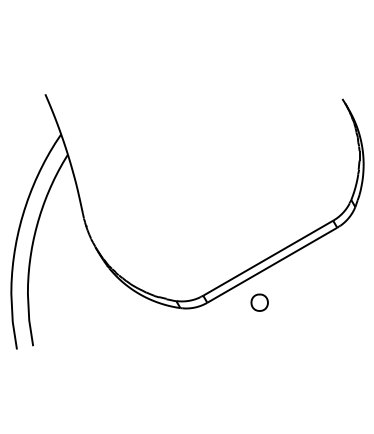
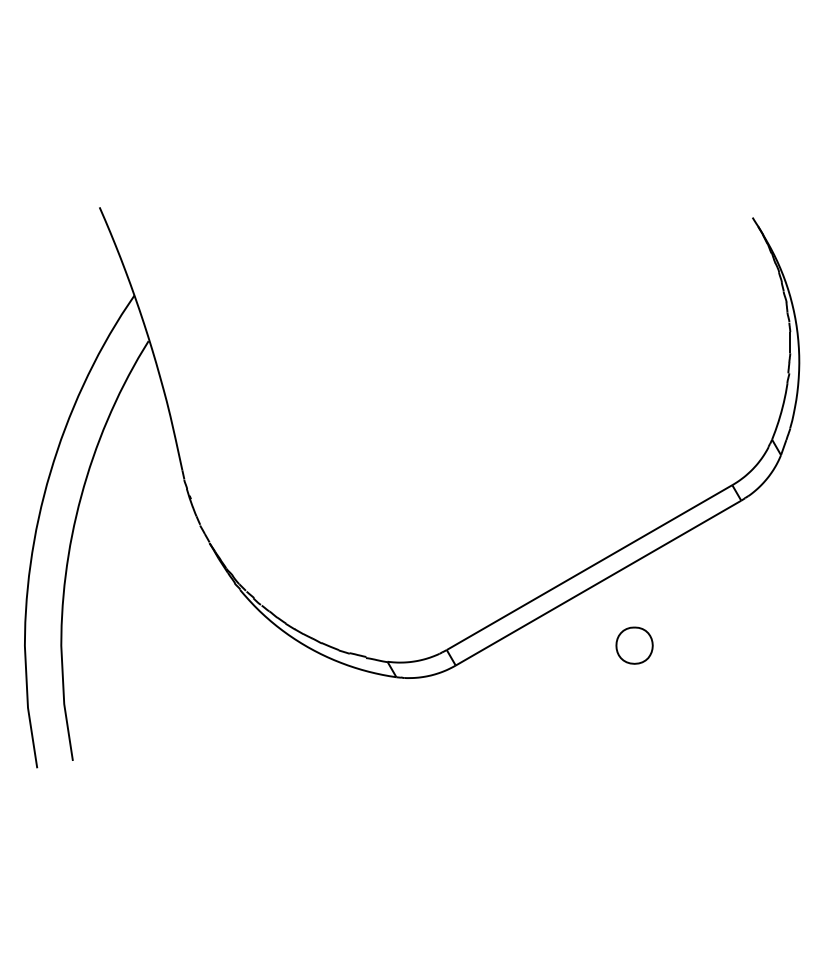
part: (259, 302) -> (634, 645), moved

